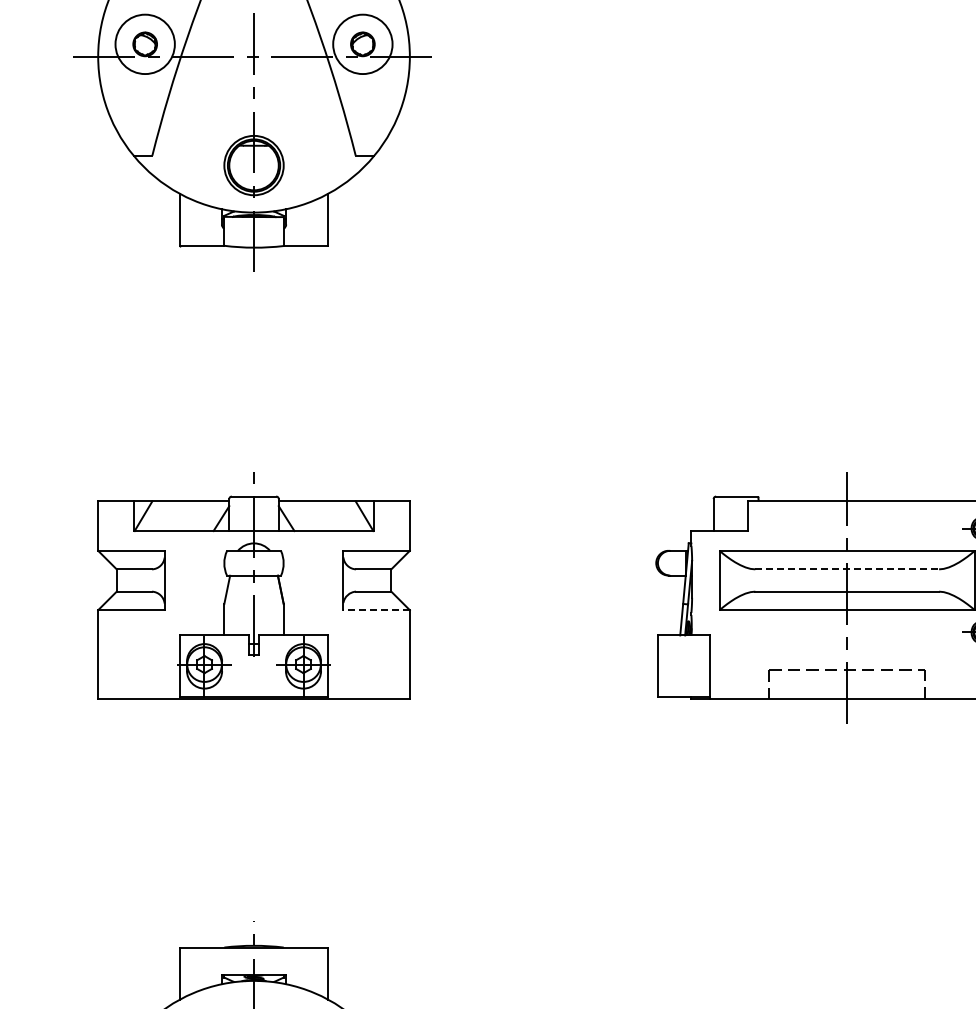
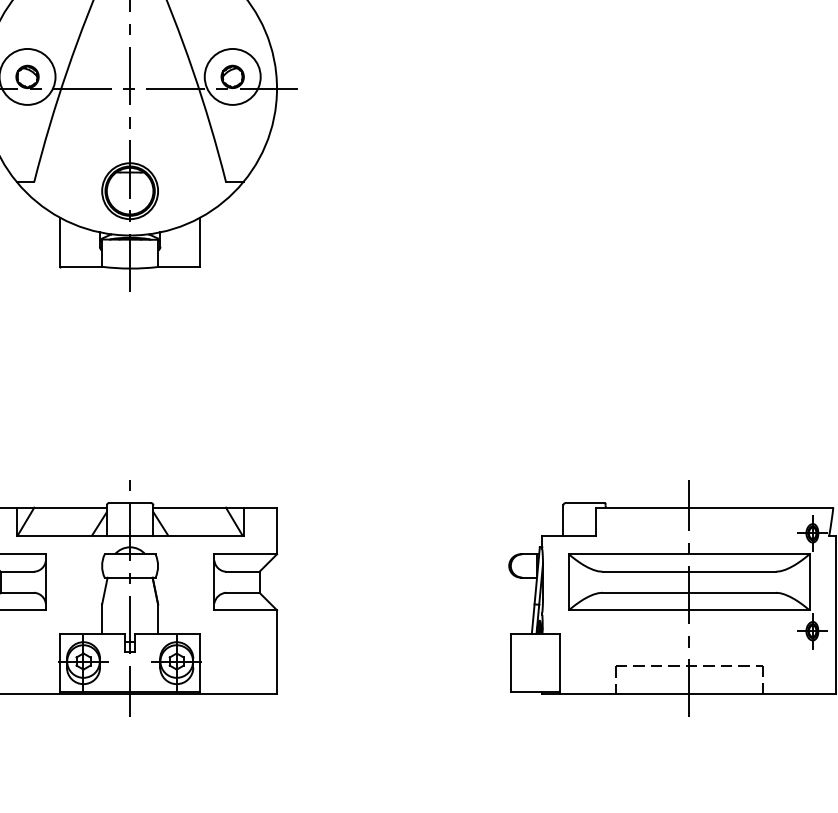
line: (847, 569) -> (689, 571), dashed -> solid
line: (376, 610) -> (245, 610), dashed -> solid
line: (254, 696) -> (130, 691), added

